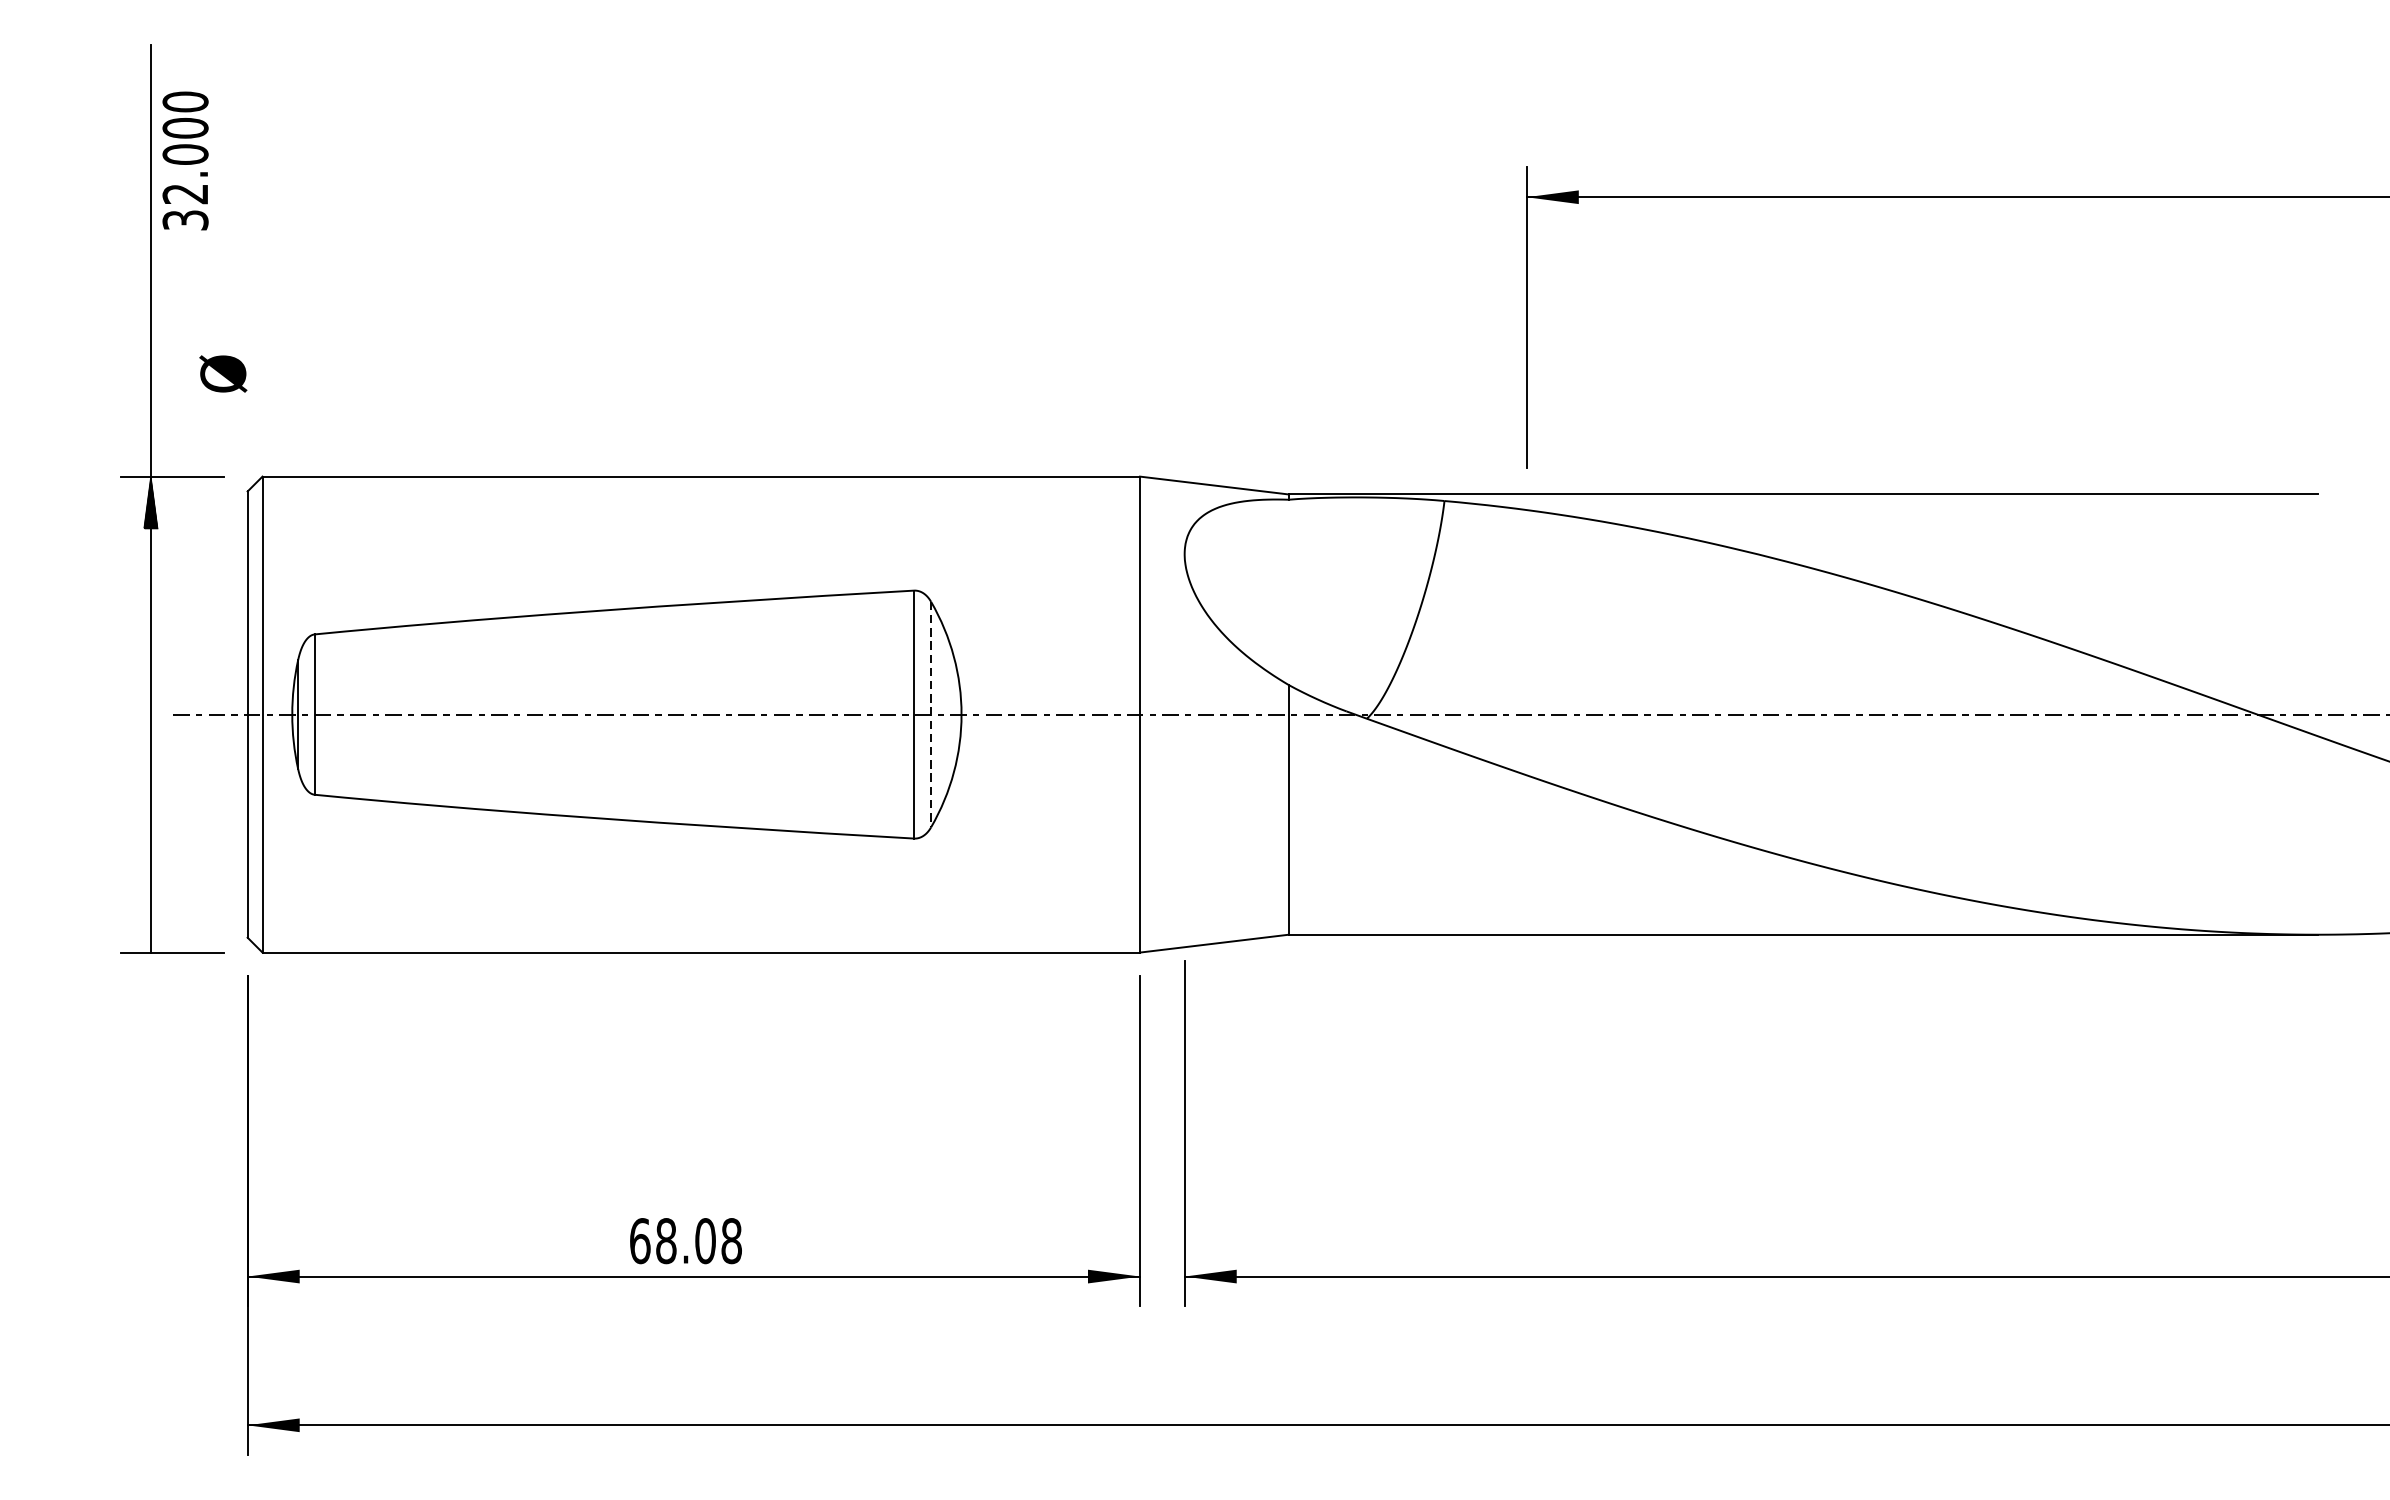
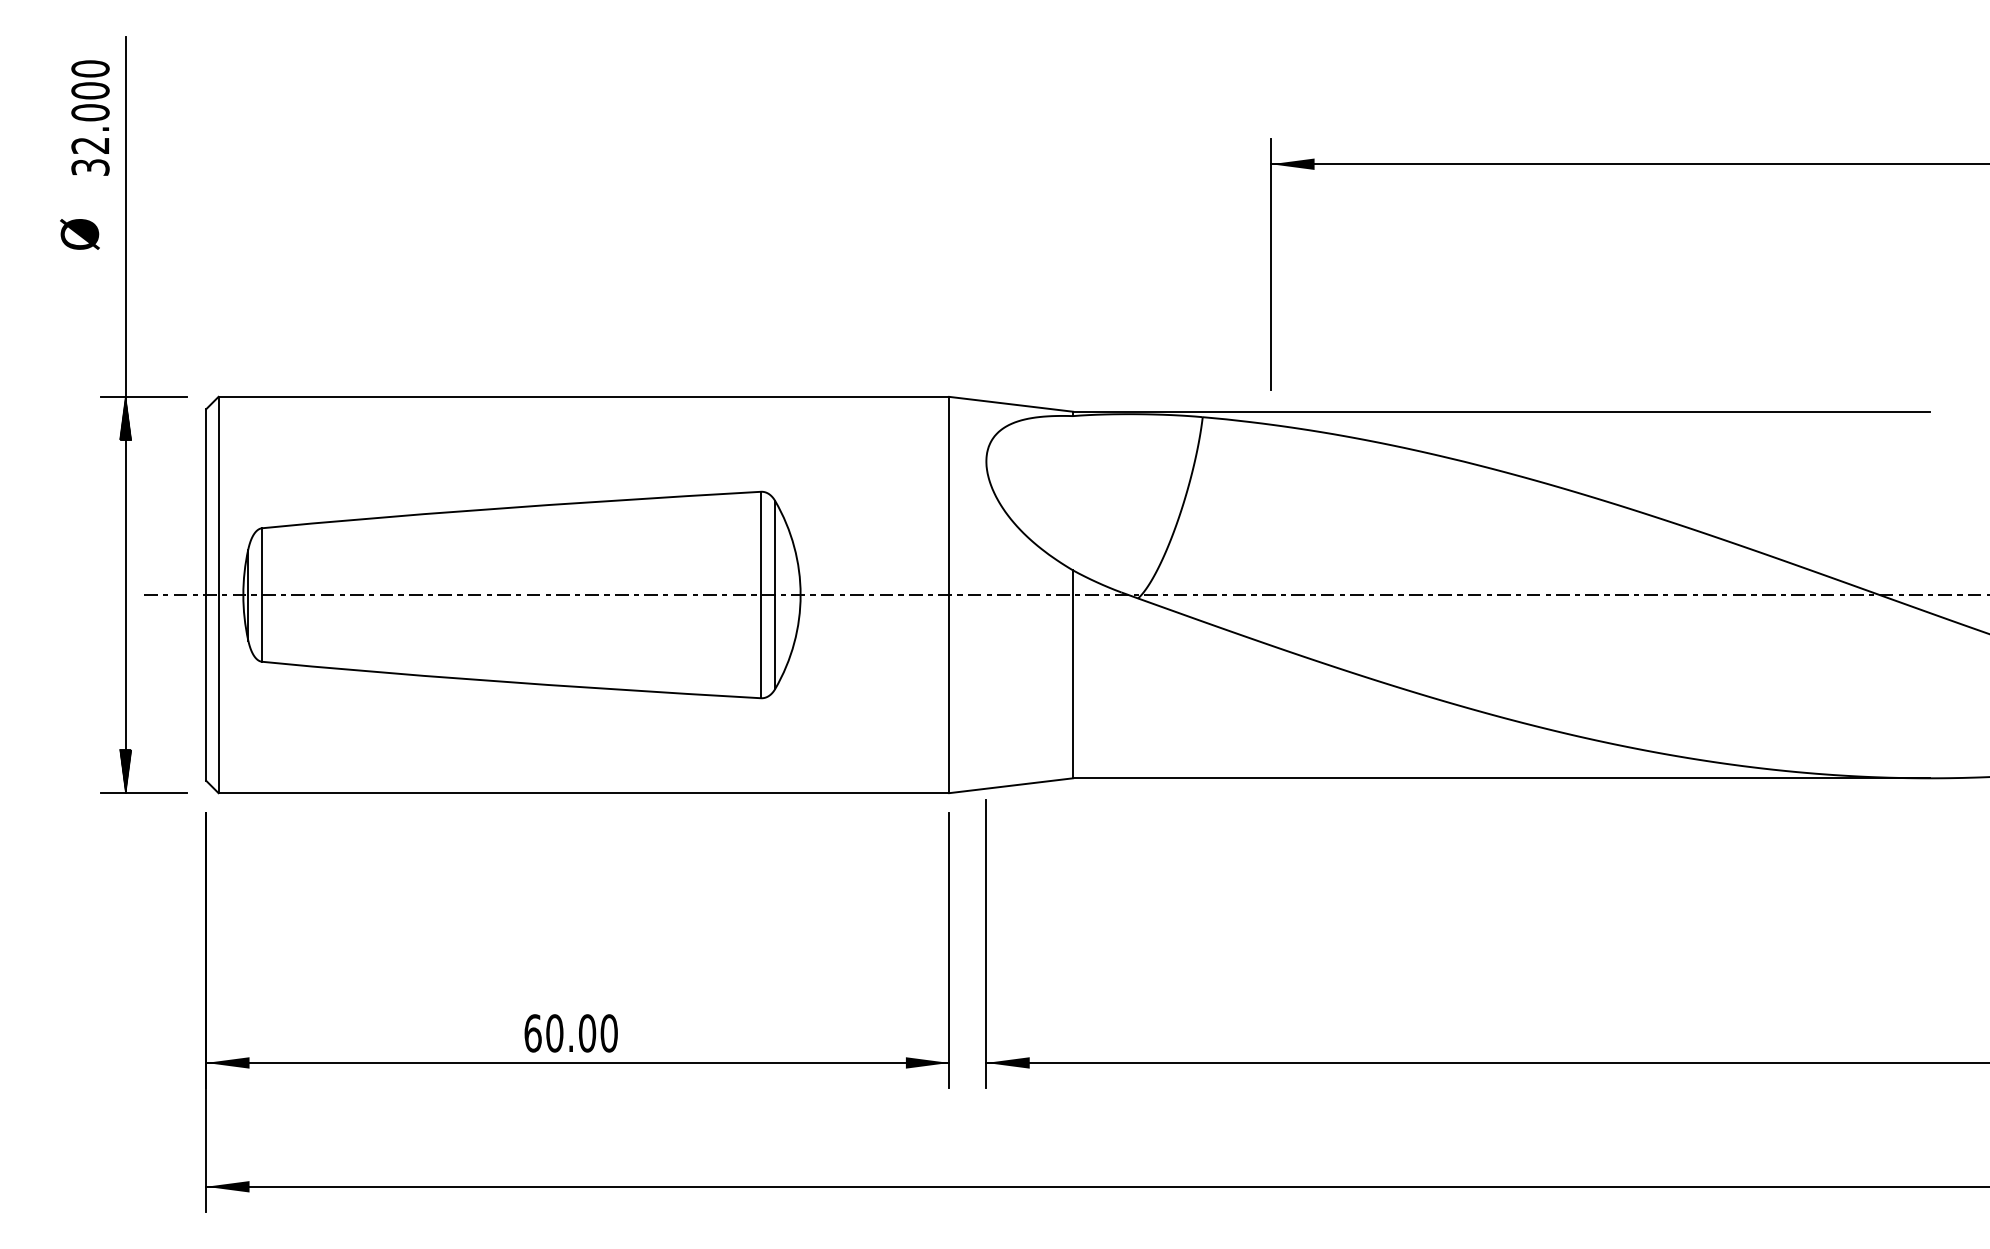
text: (185, 160) -> (90, 117), moved
text: (222, 374) -> (79, 234), moved
line: (931, 715) -> (775, 595), dashed -> solid
hatch: (150, 925) -> (125, 770), added
text: (698, 1241) -> (581, 1033), 68.08 -> 60.00

